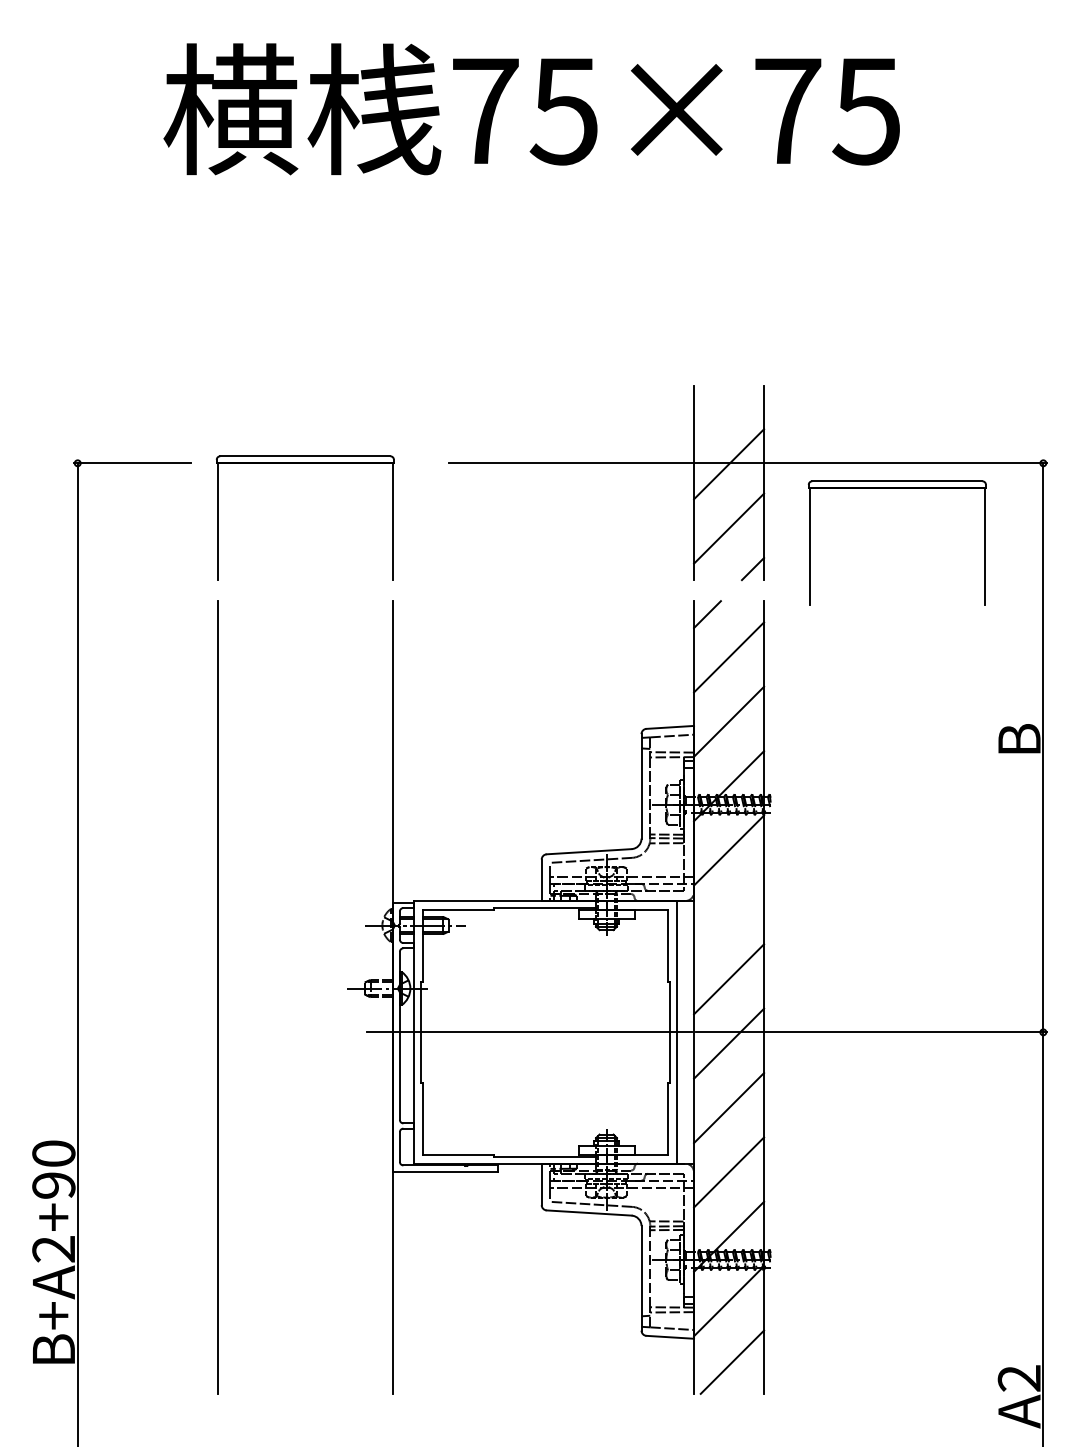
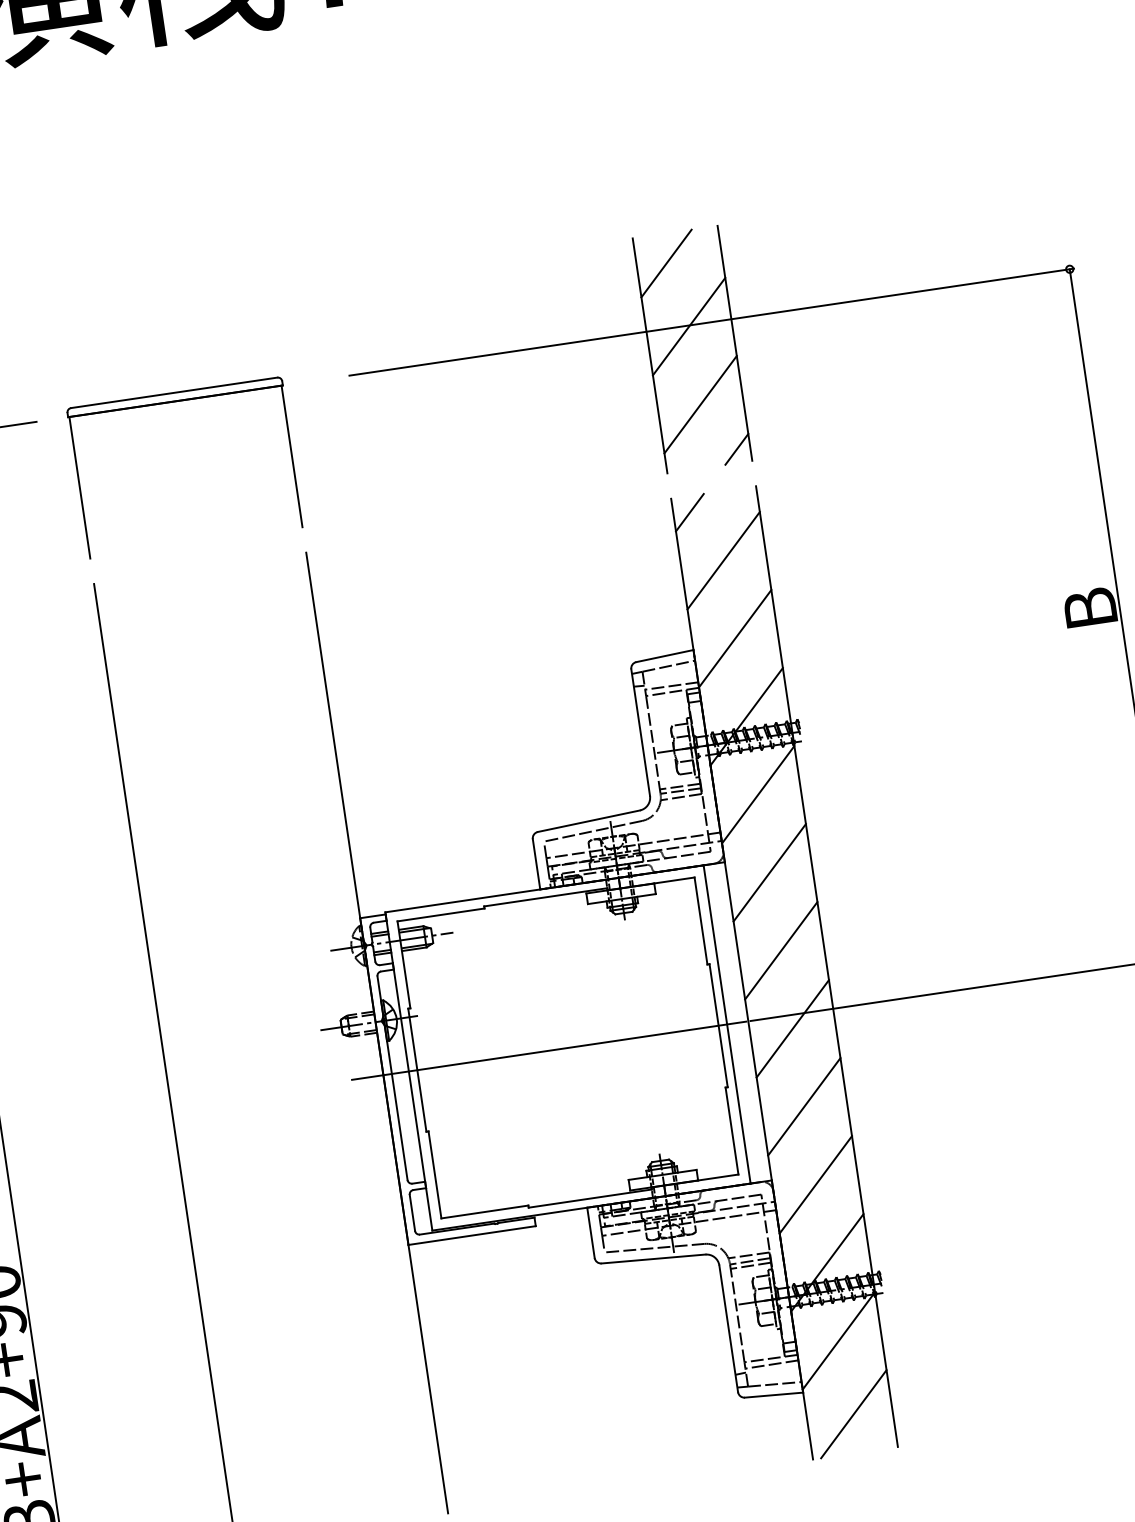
line: (718, 410) -> (666, 263), added
part: (896, 488) -> (896, 326), removed
line: (729, 914) -> (770, 872), added

